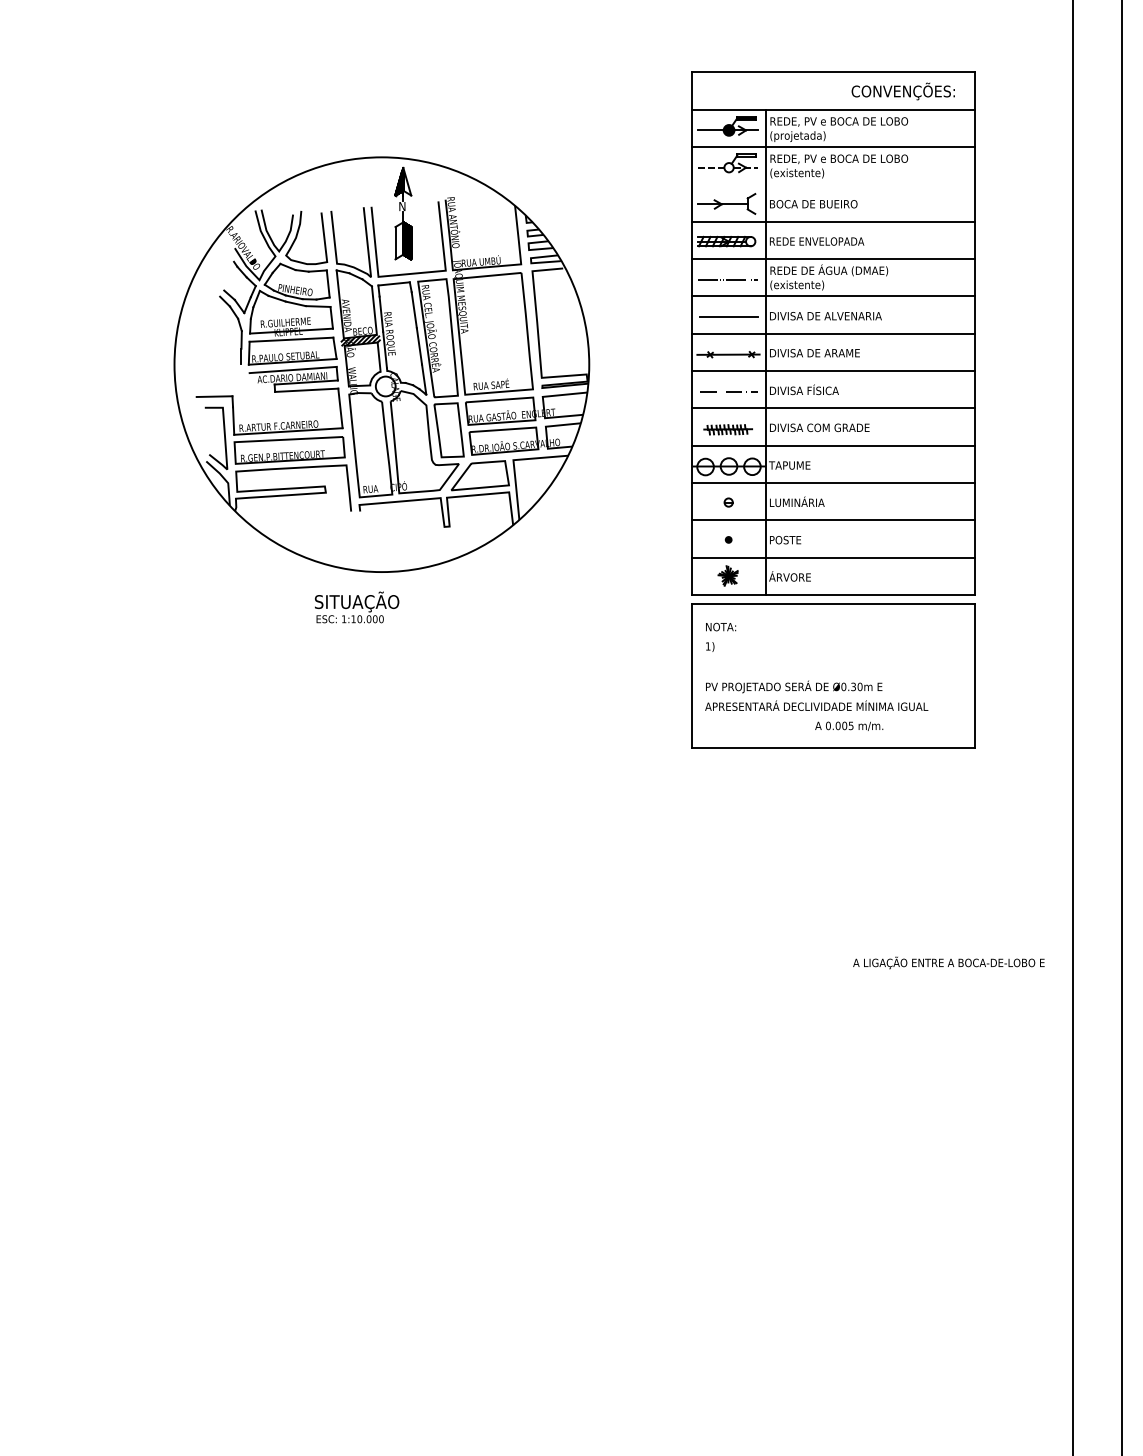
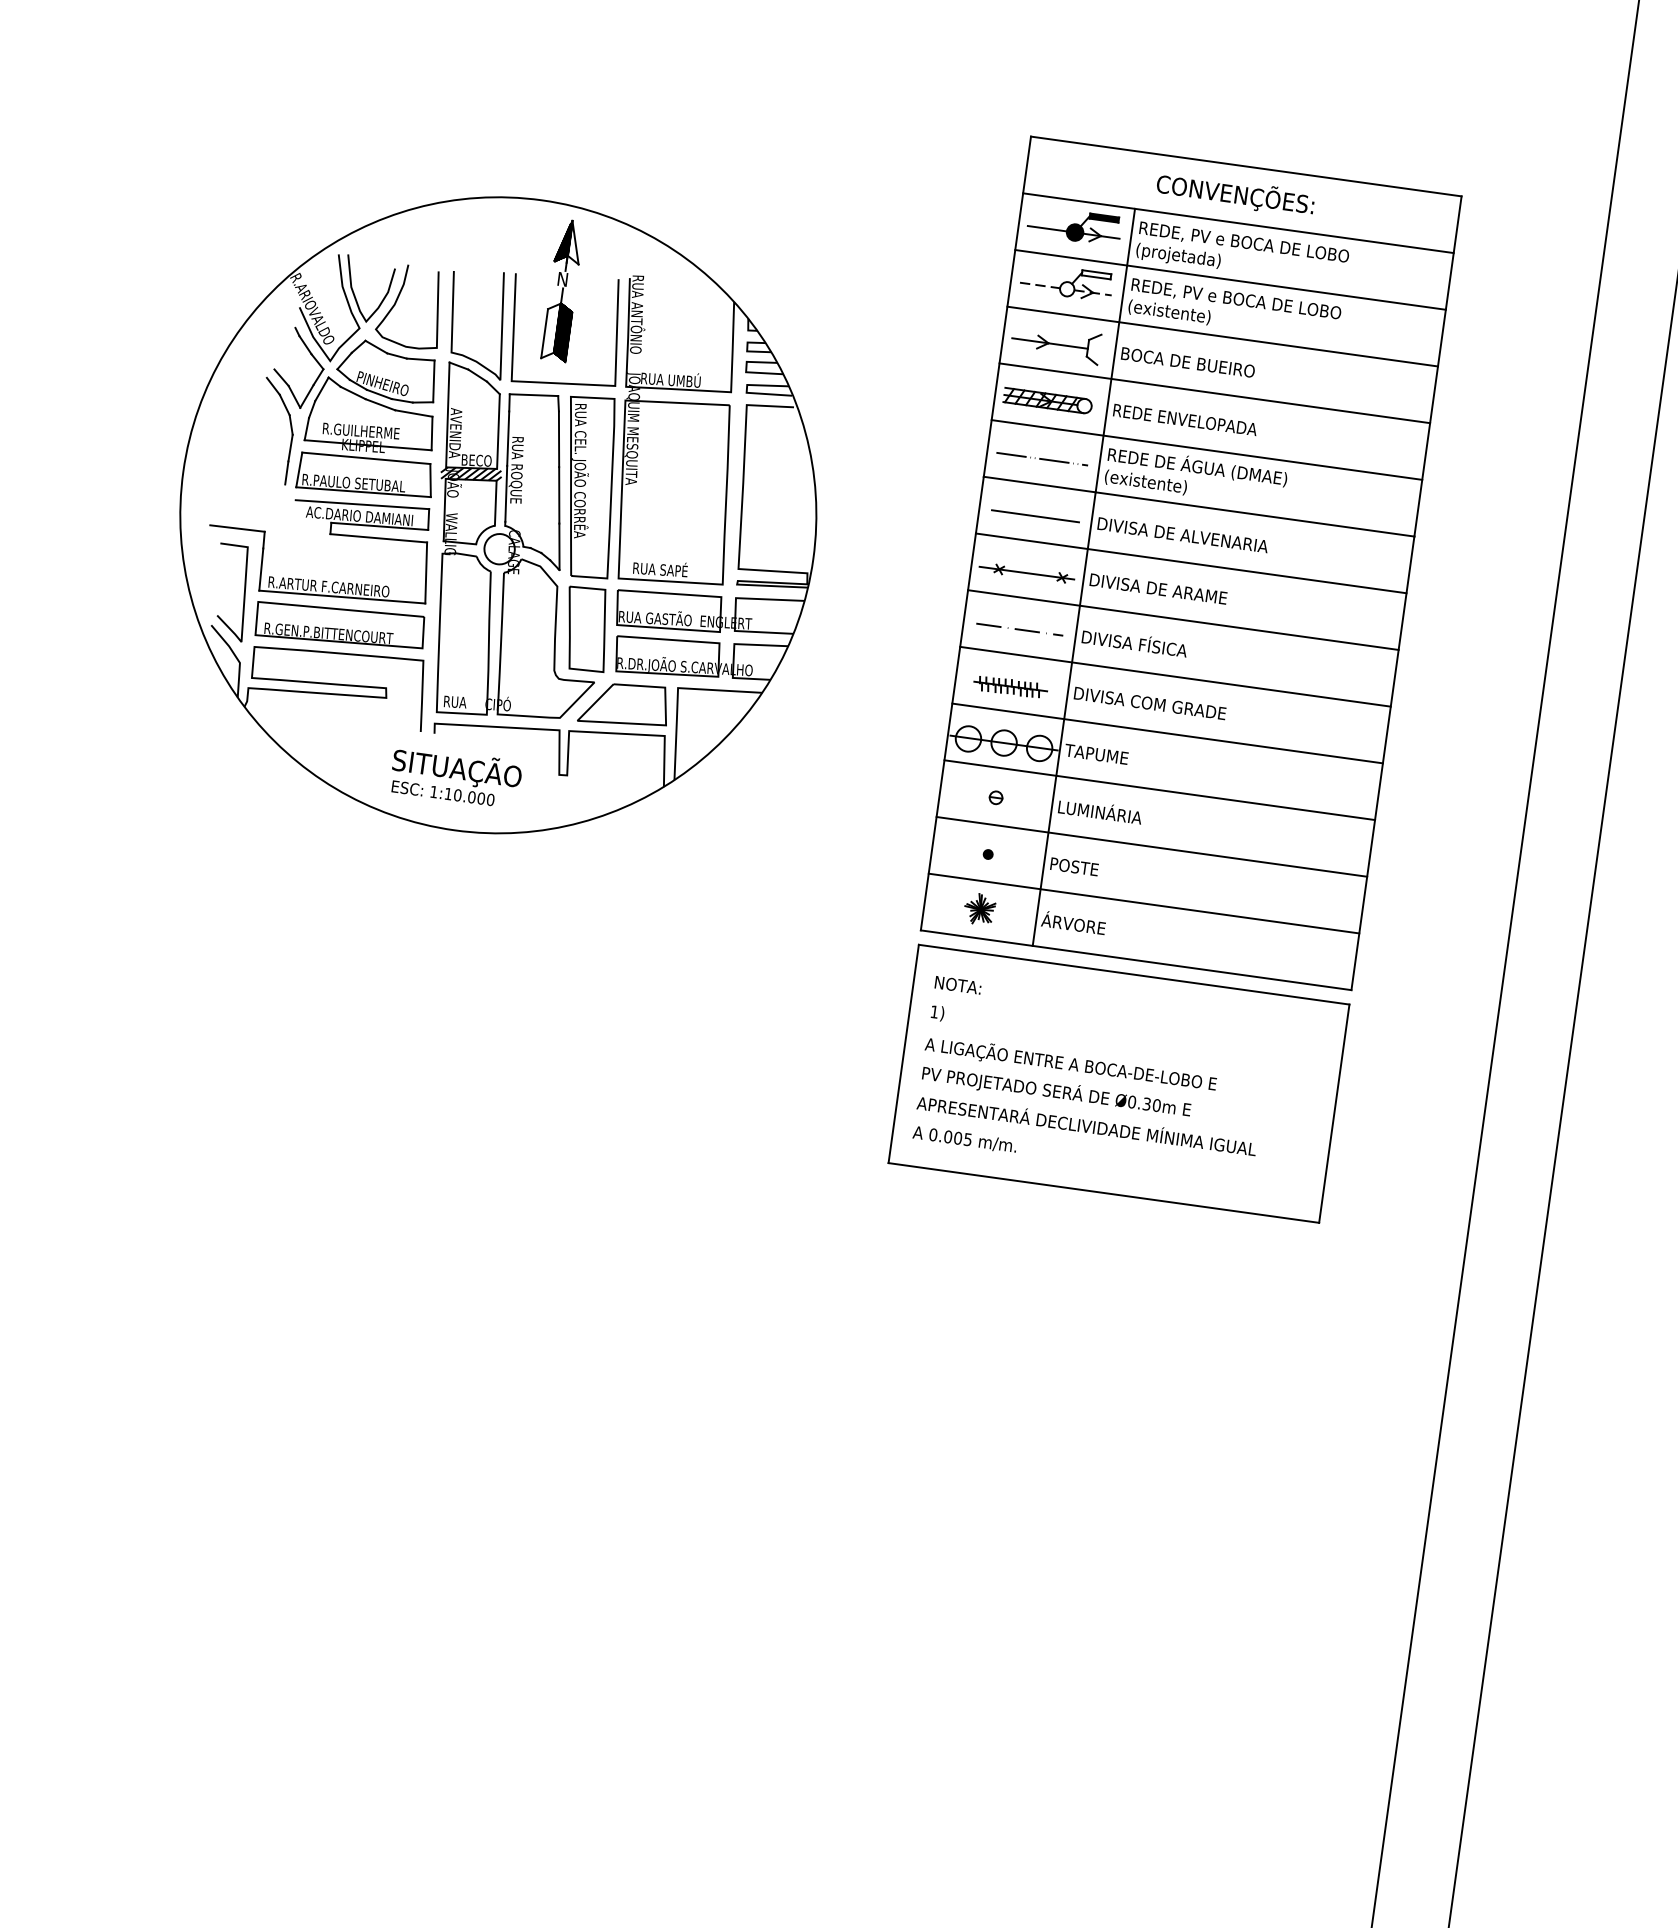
text: (902, 91) -> (1234, 194), moved
line: (833, 184) -> (1222, 336), added
text: (357, 607) -> (456, 777), moved
text: (849, 725) -> (965, 1138), moved
text: (948, 962) -> (1070, 1063), moved

